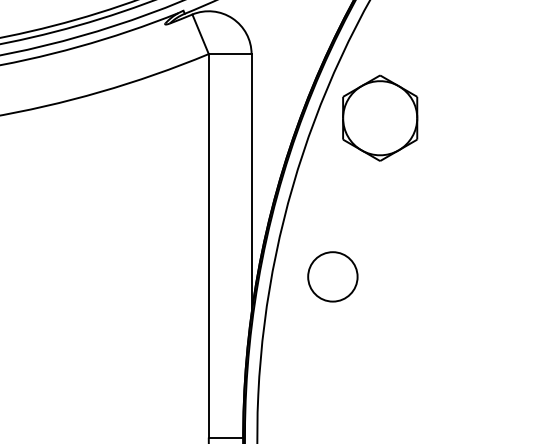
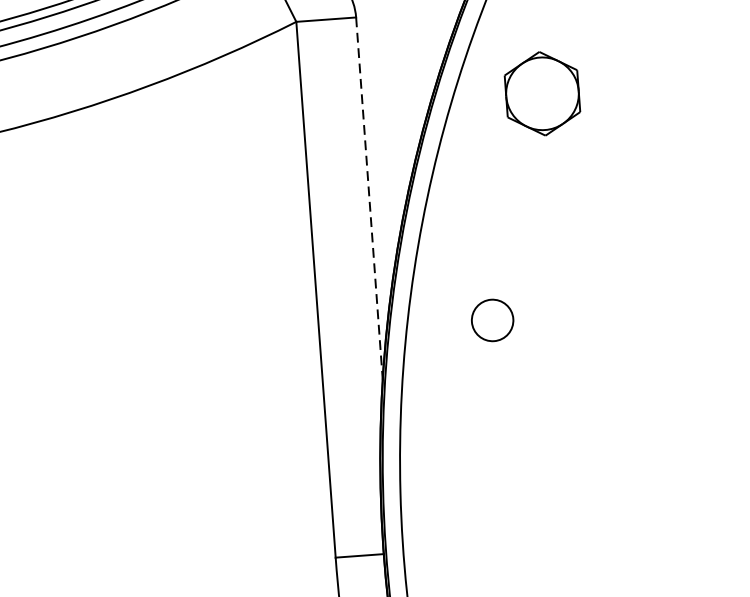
part: (380, 117) -> (542, 92), size x0.7
line: (251, 183) -> (369, 198), solid -> dashed
circle: (332, 276) -> (491, 319), size x0.6

